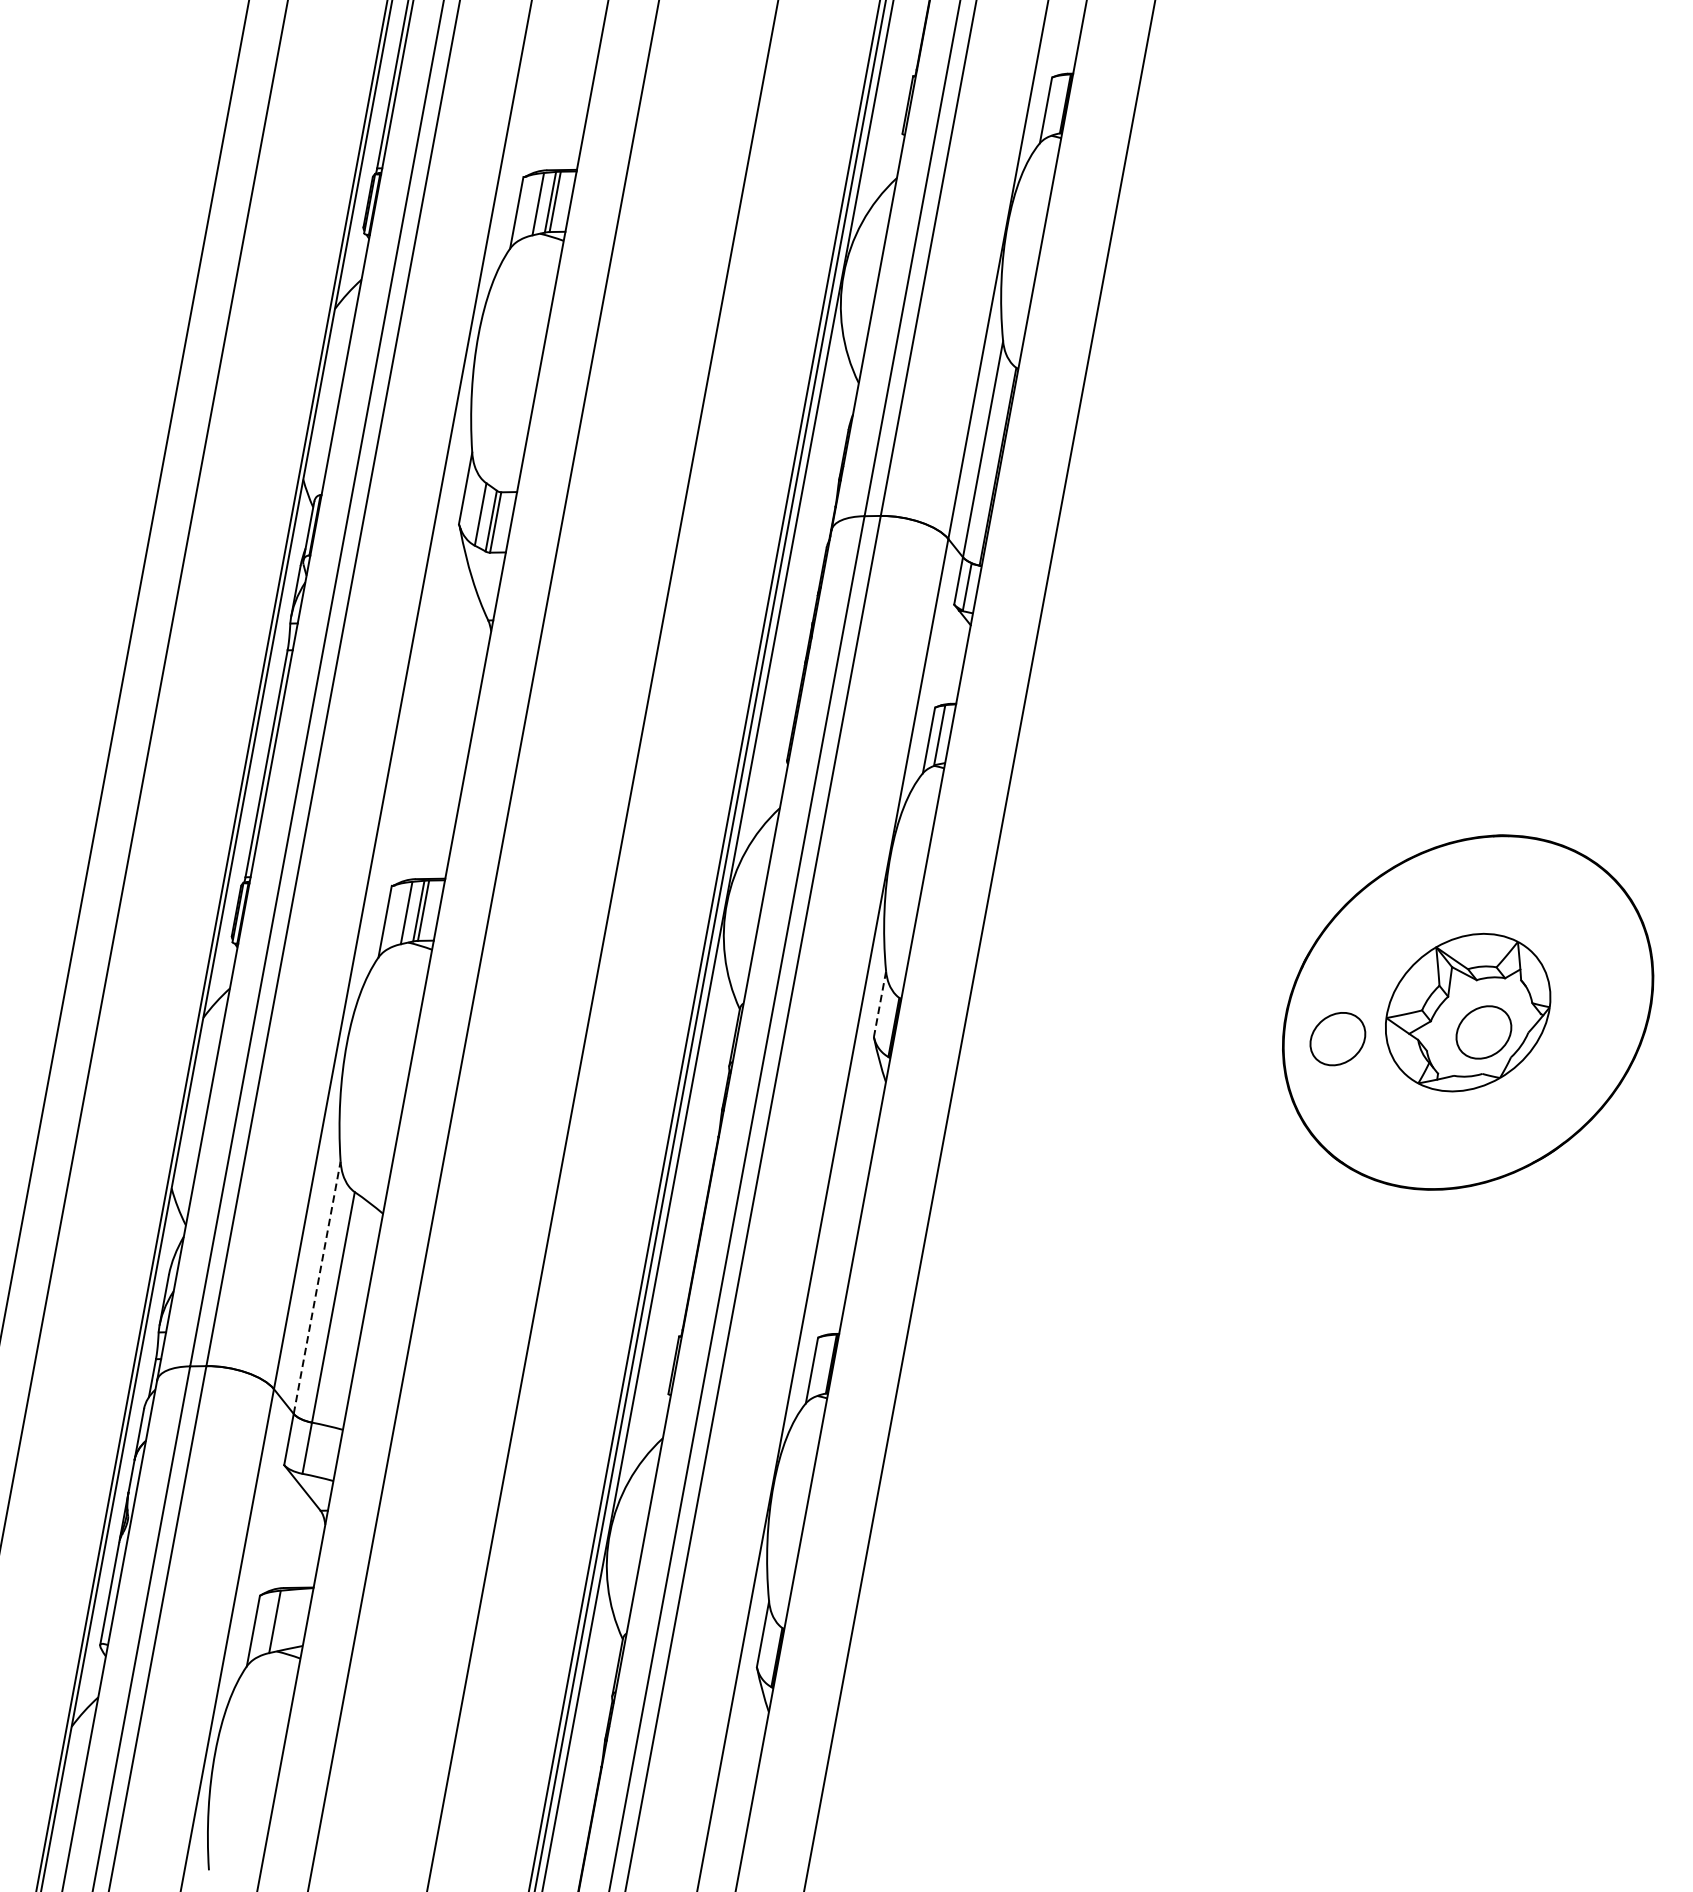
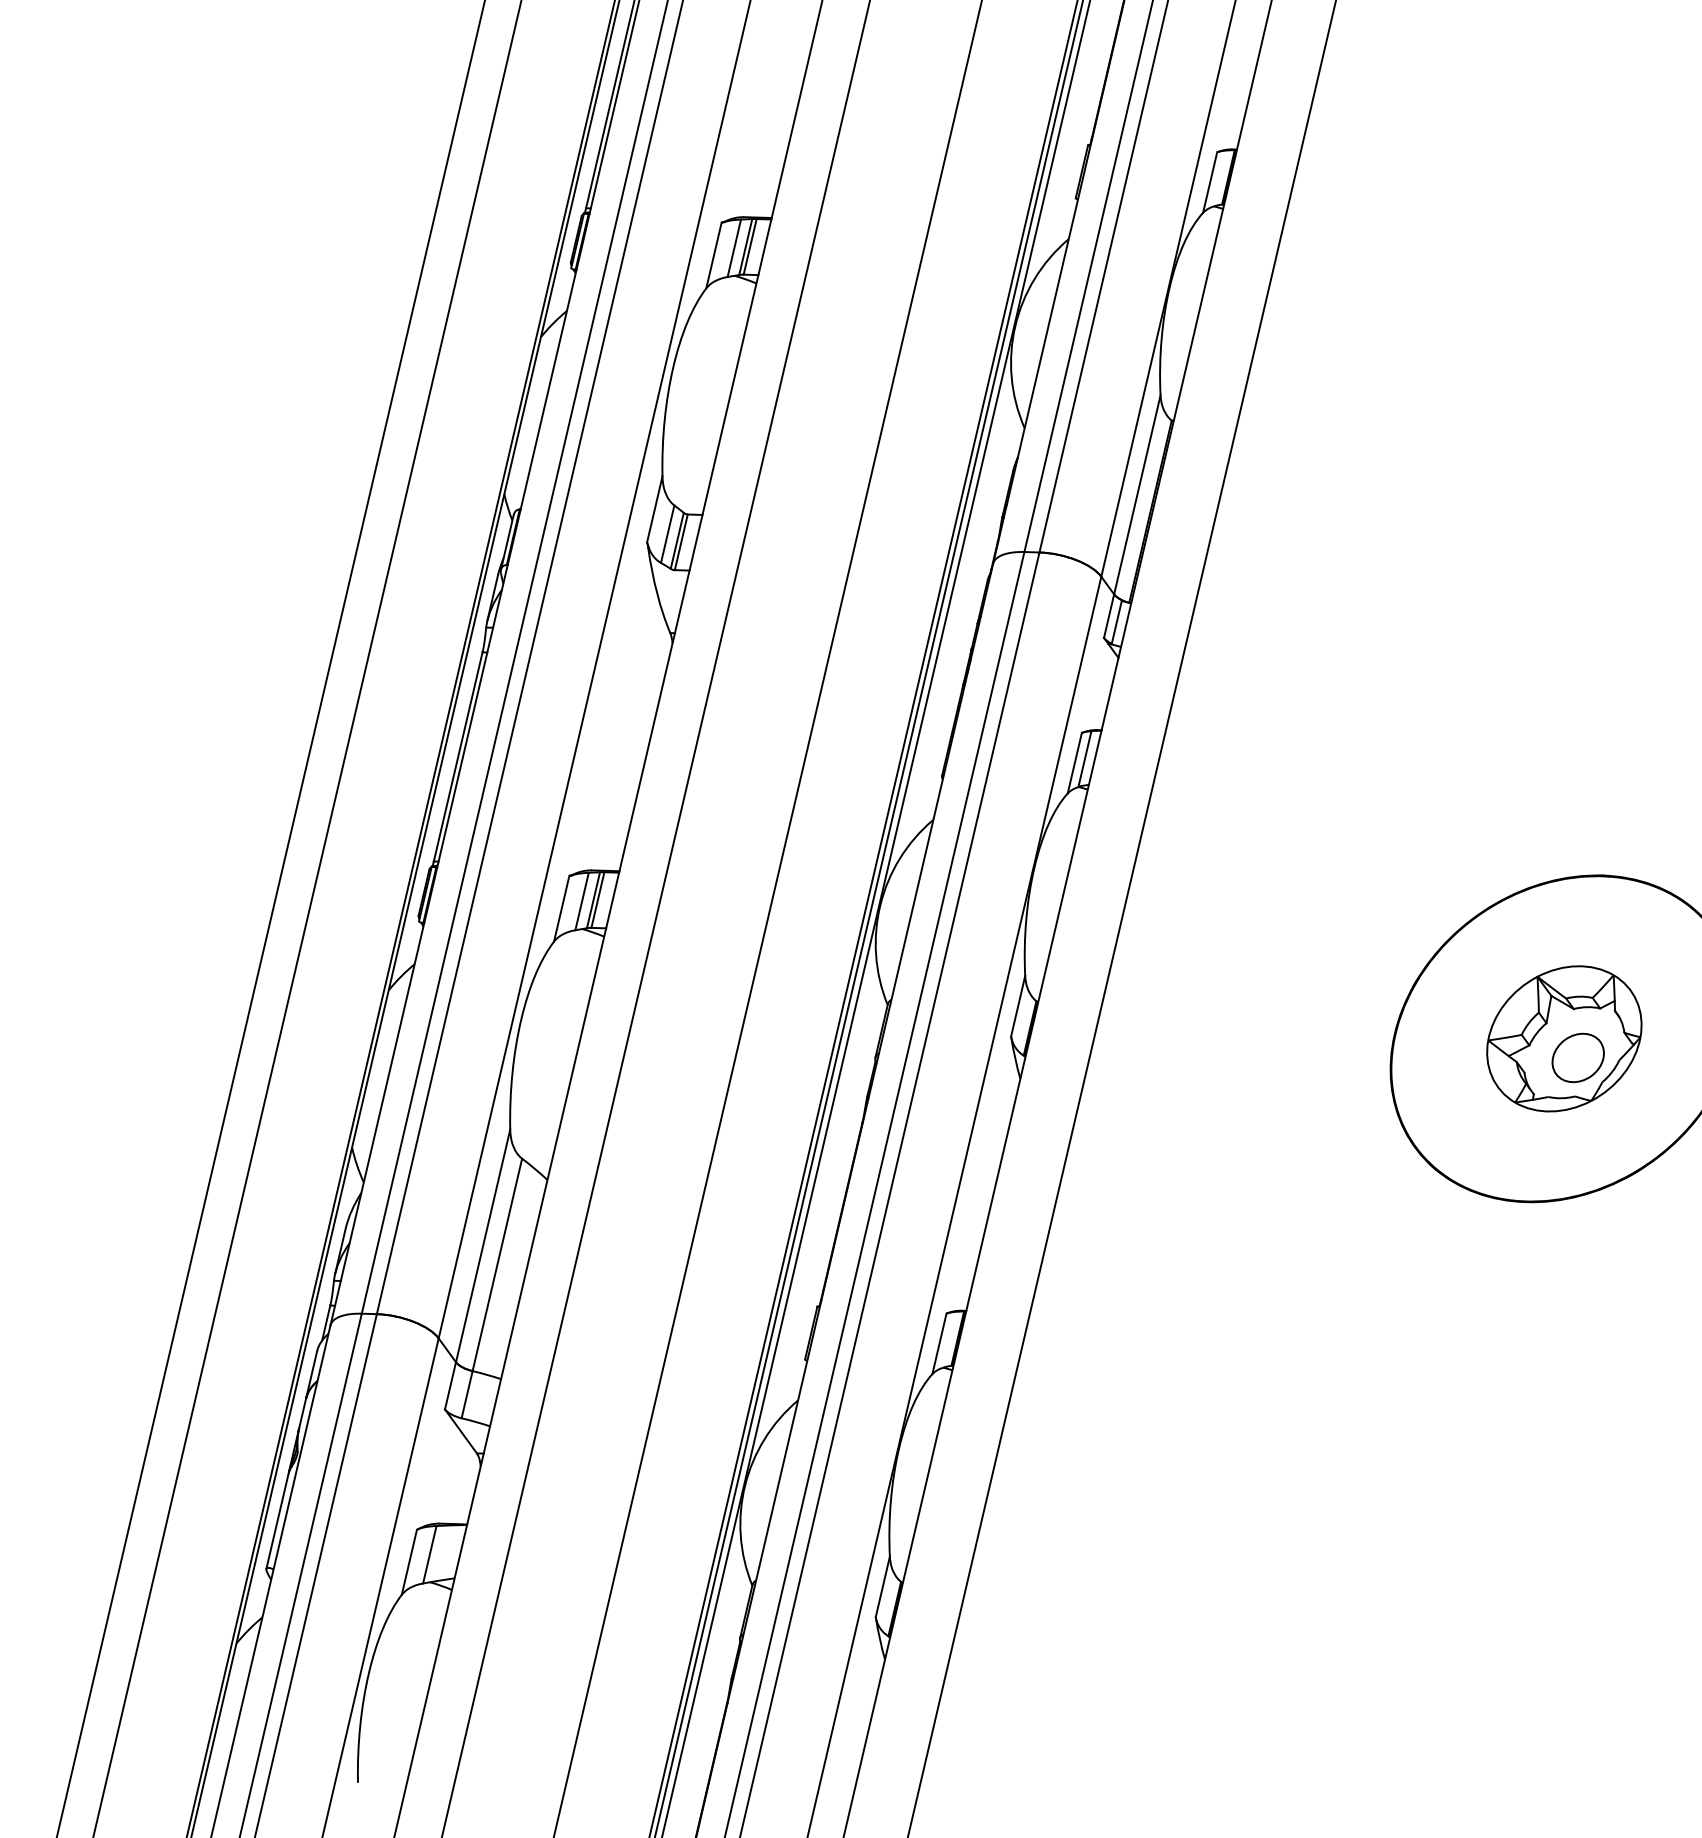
line: (880, 1004) -> (1018, 1006), dashed -> solid
part: (1337, 1038) -> (1441, 1057), removed
line: (317, 1287) -> (483, 1245), dashed -> solid

